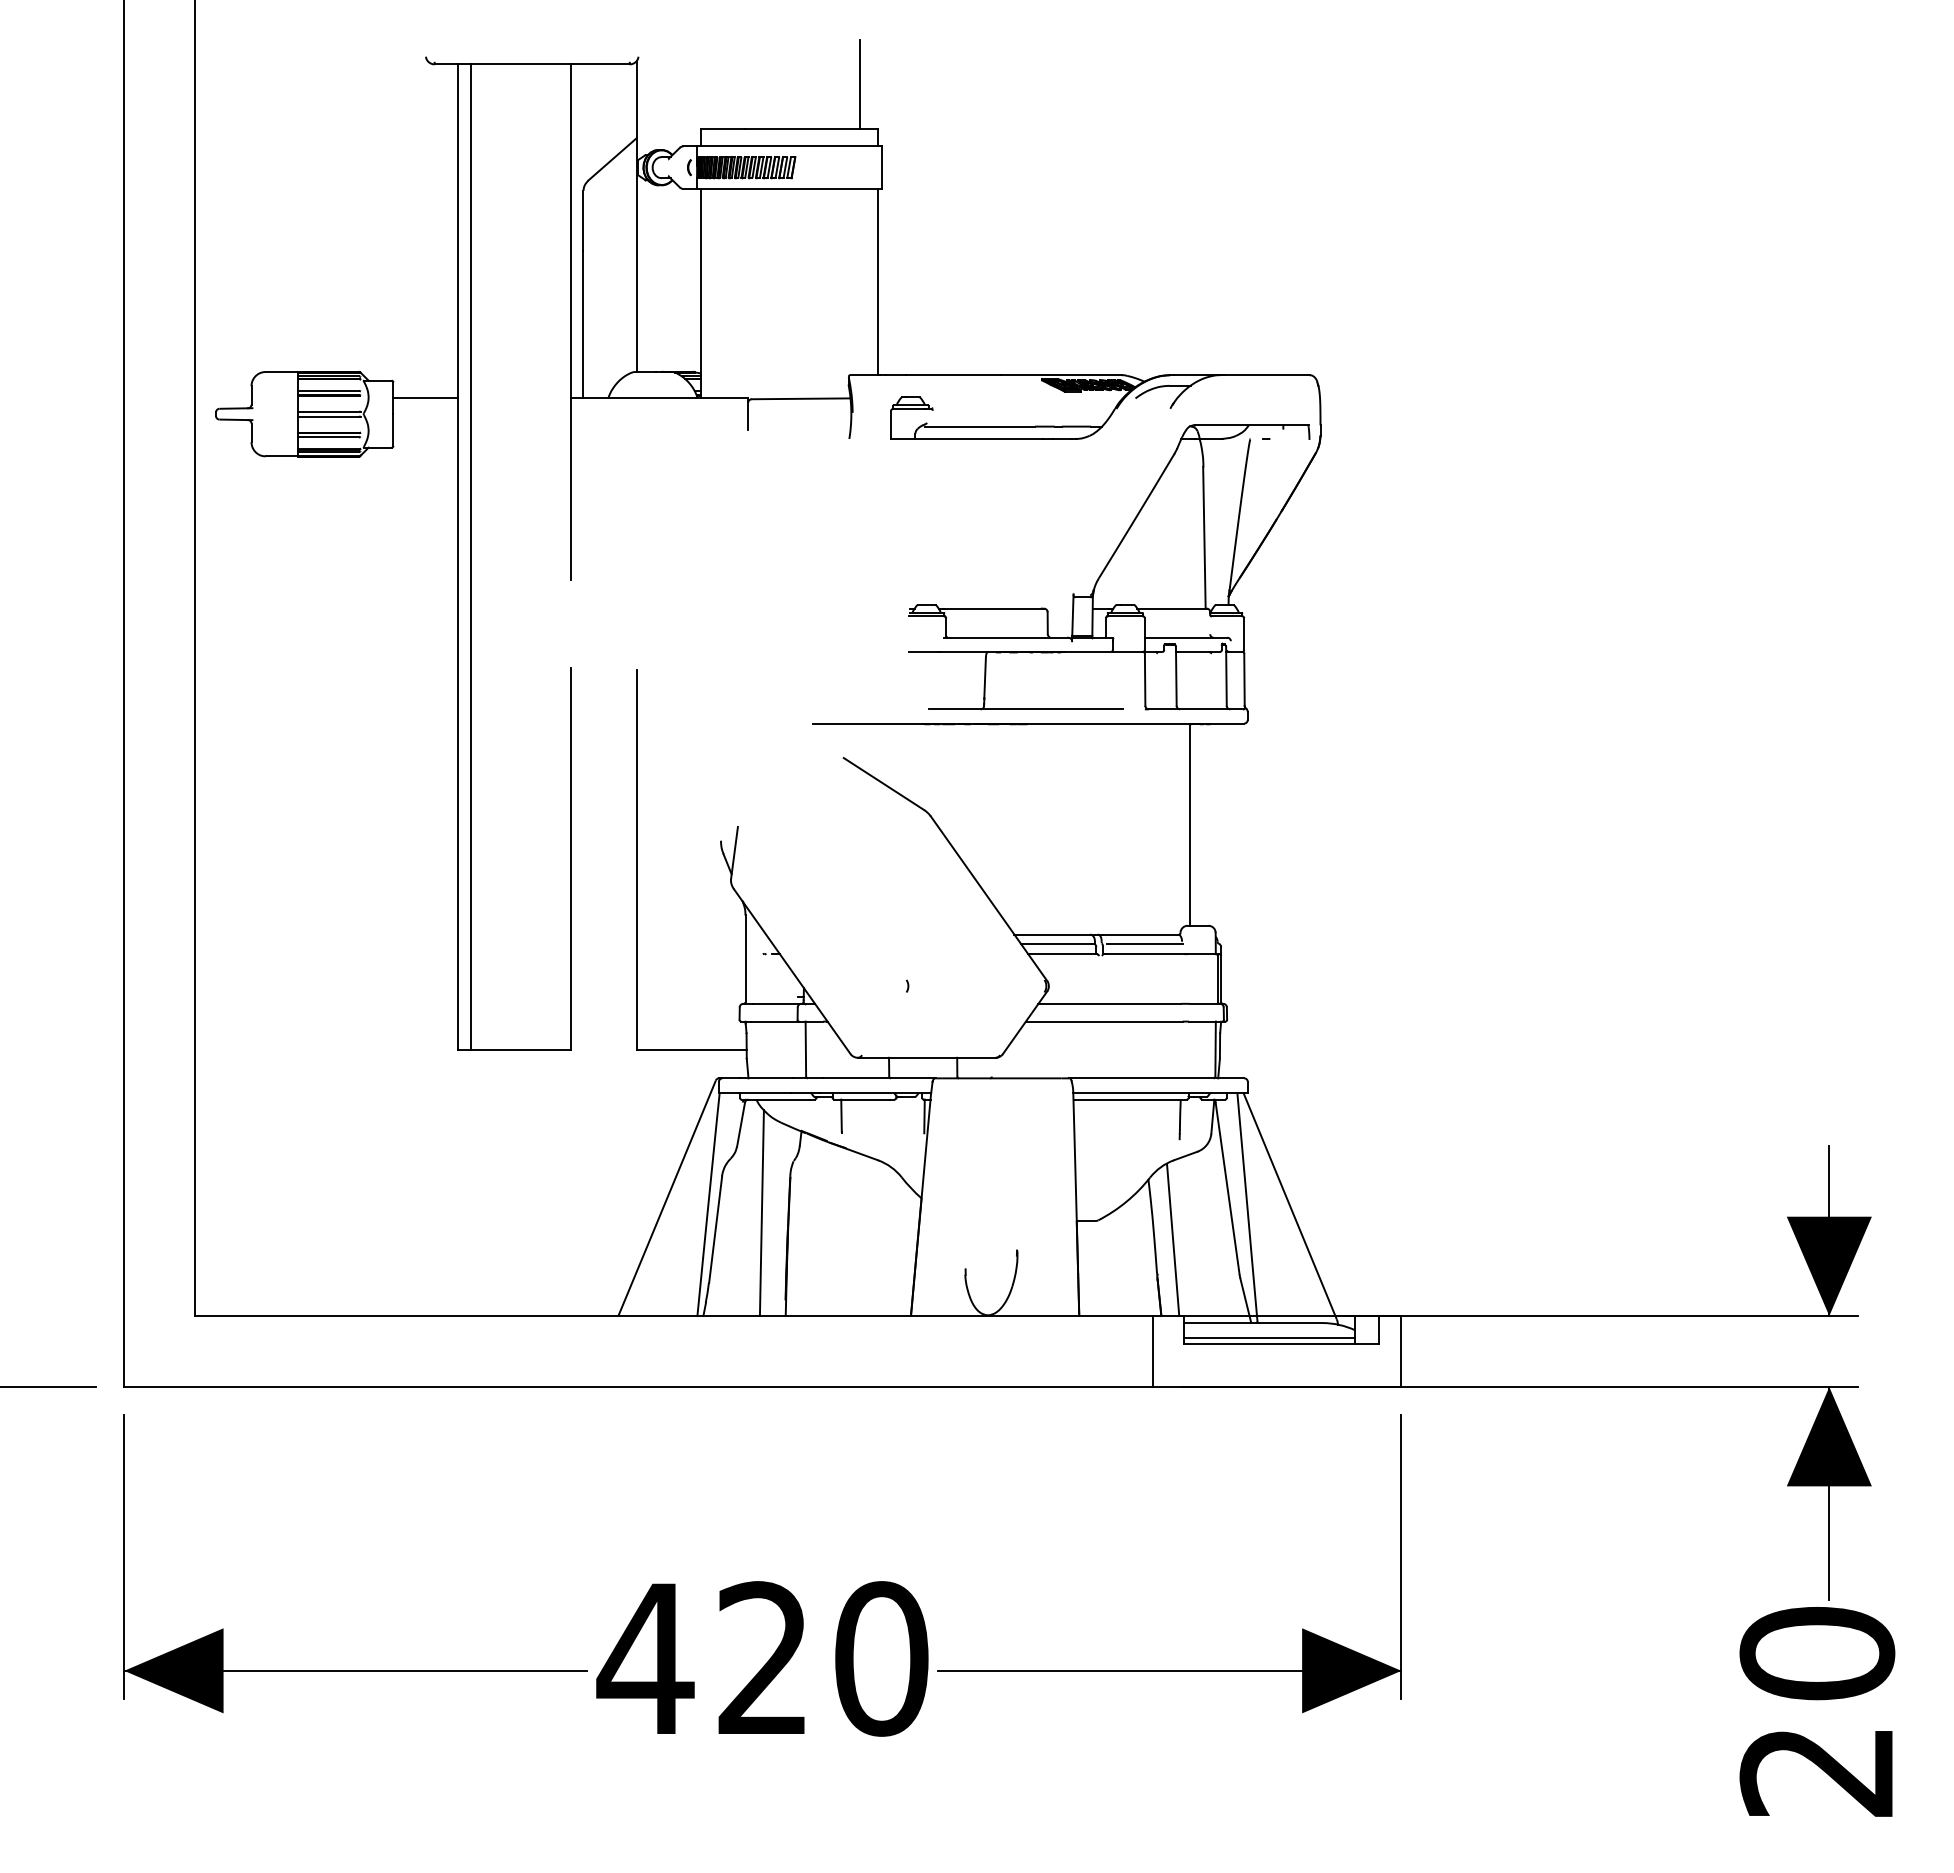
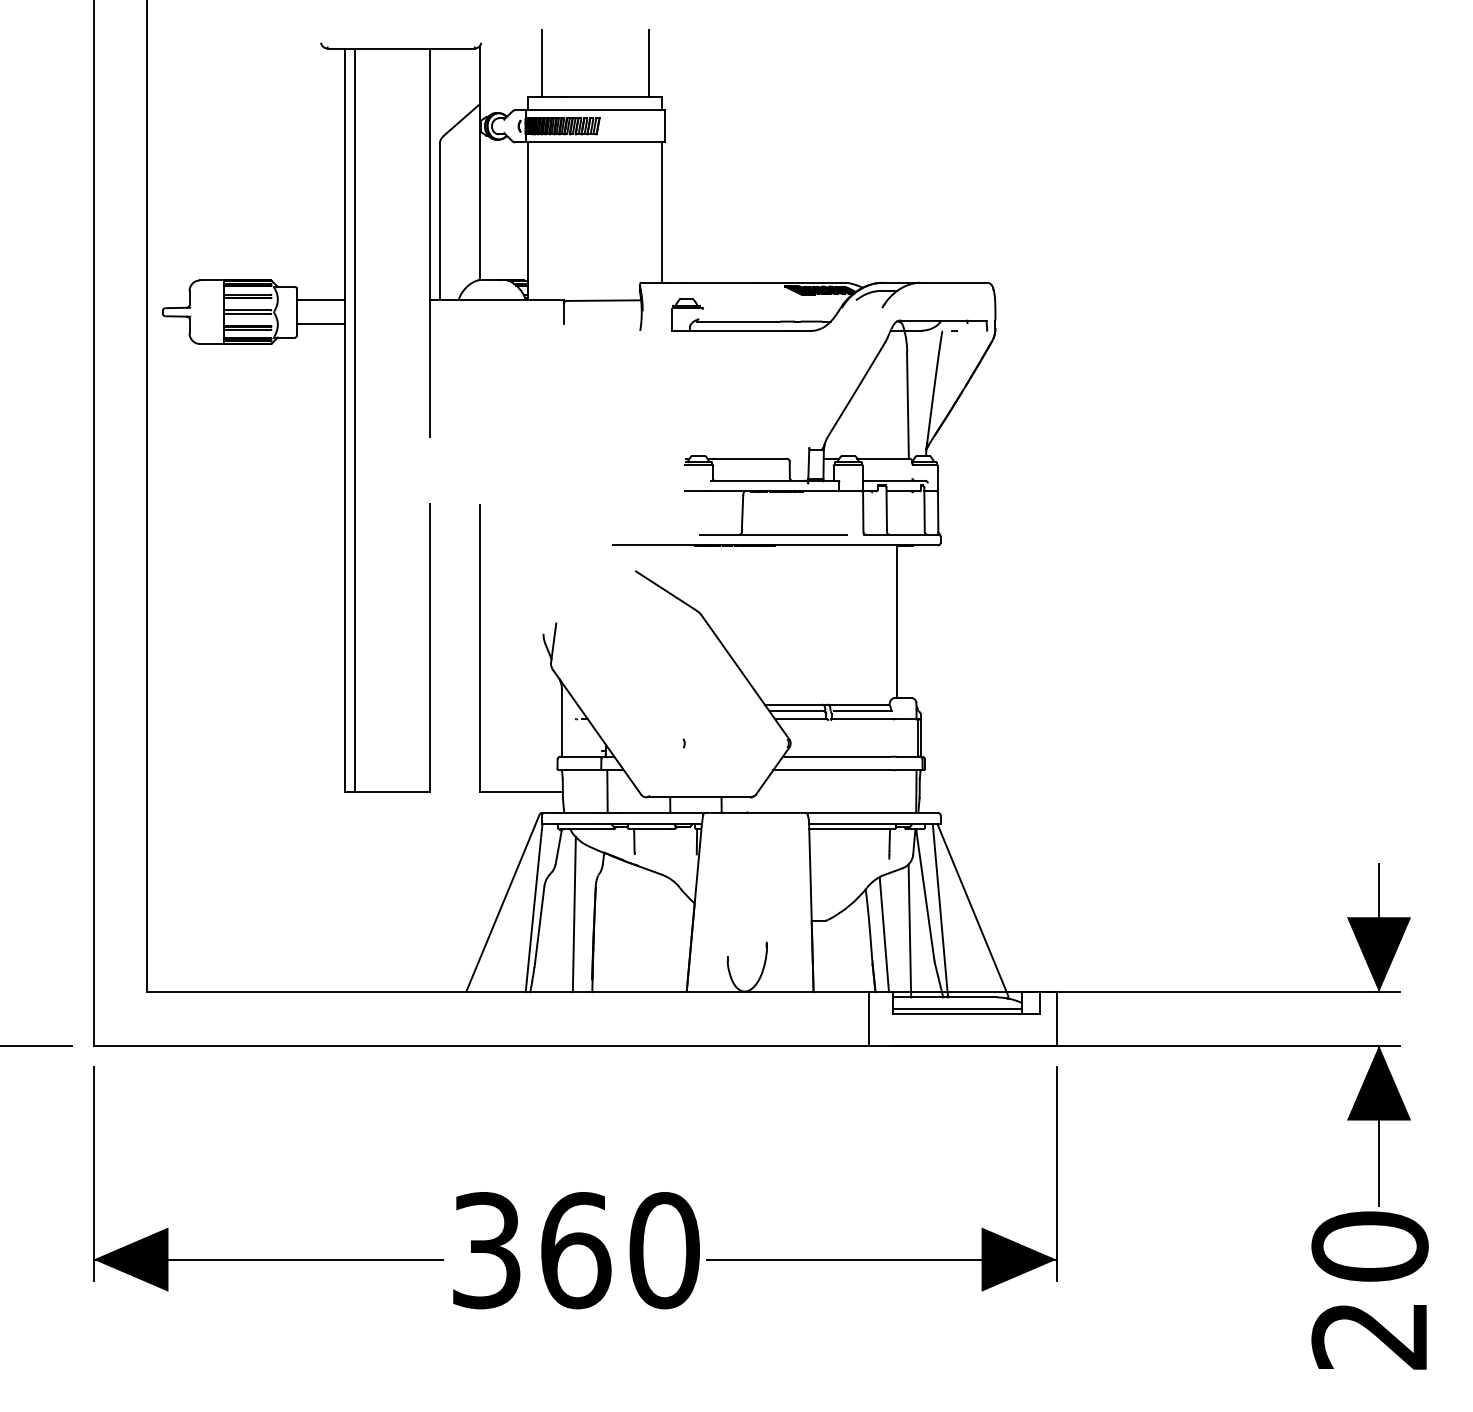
line: (718, 83) -> (541, 62), added
line: (425, 429) -> (320, 323), added
line: (1206, 1234) -> (909, 930), added
text: (703, 1658) -> (530, 1250), 420 -> 360

